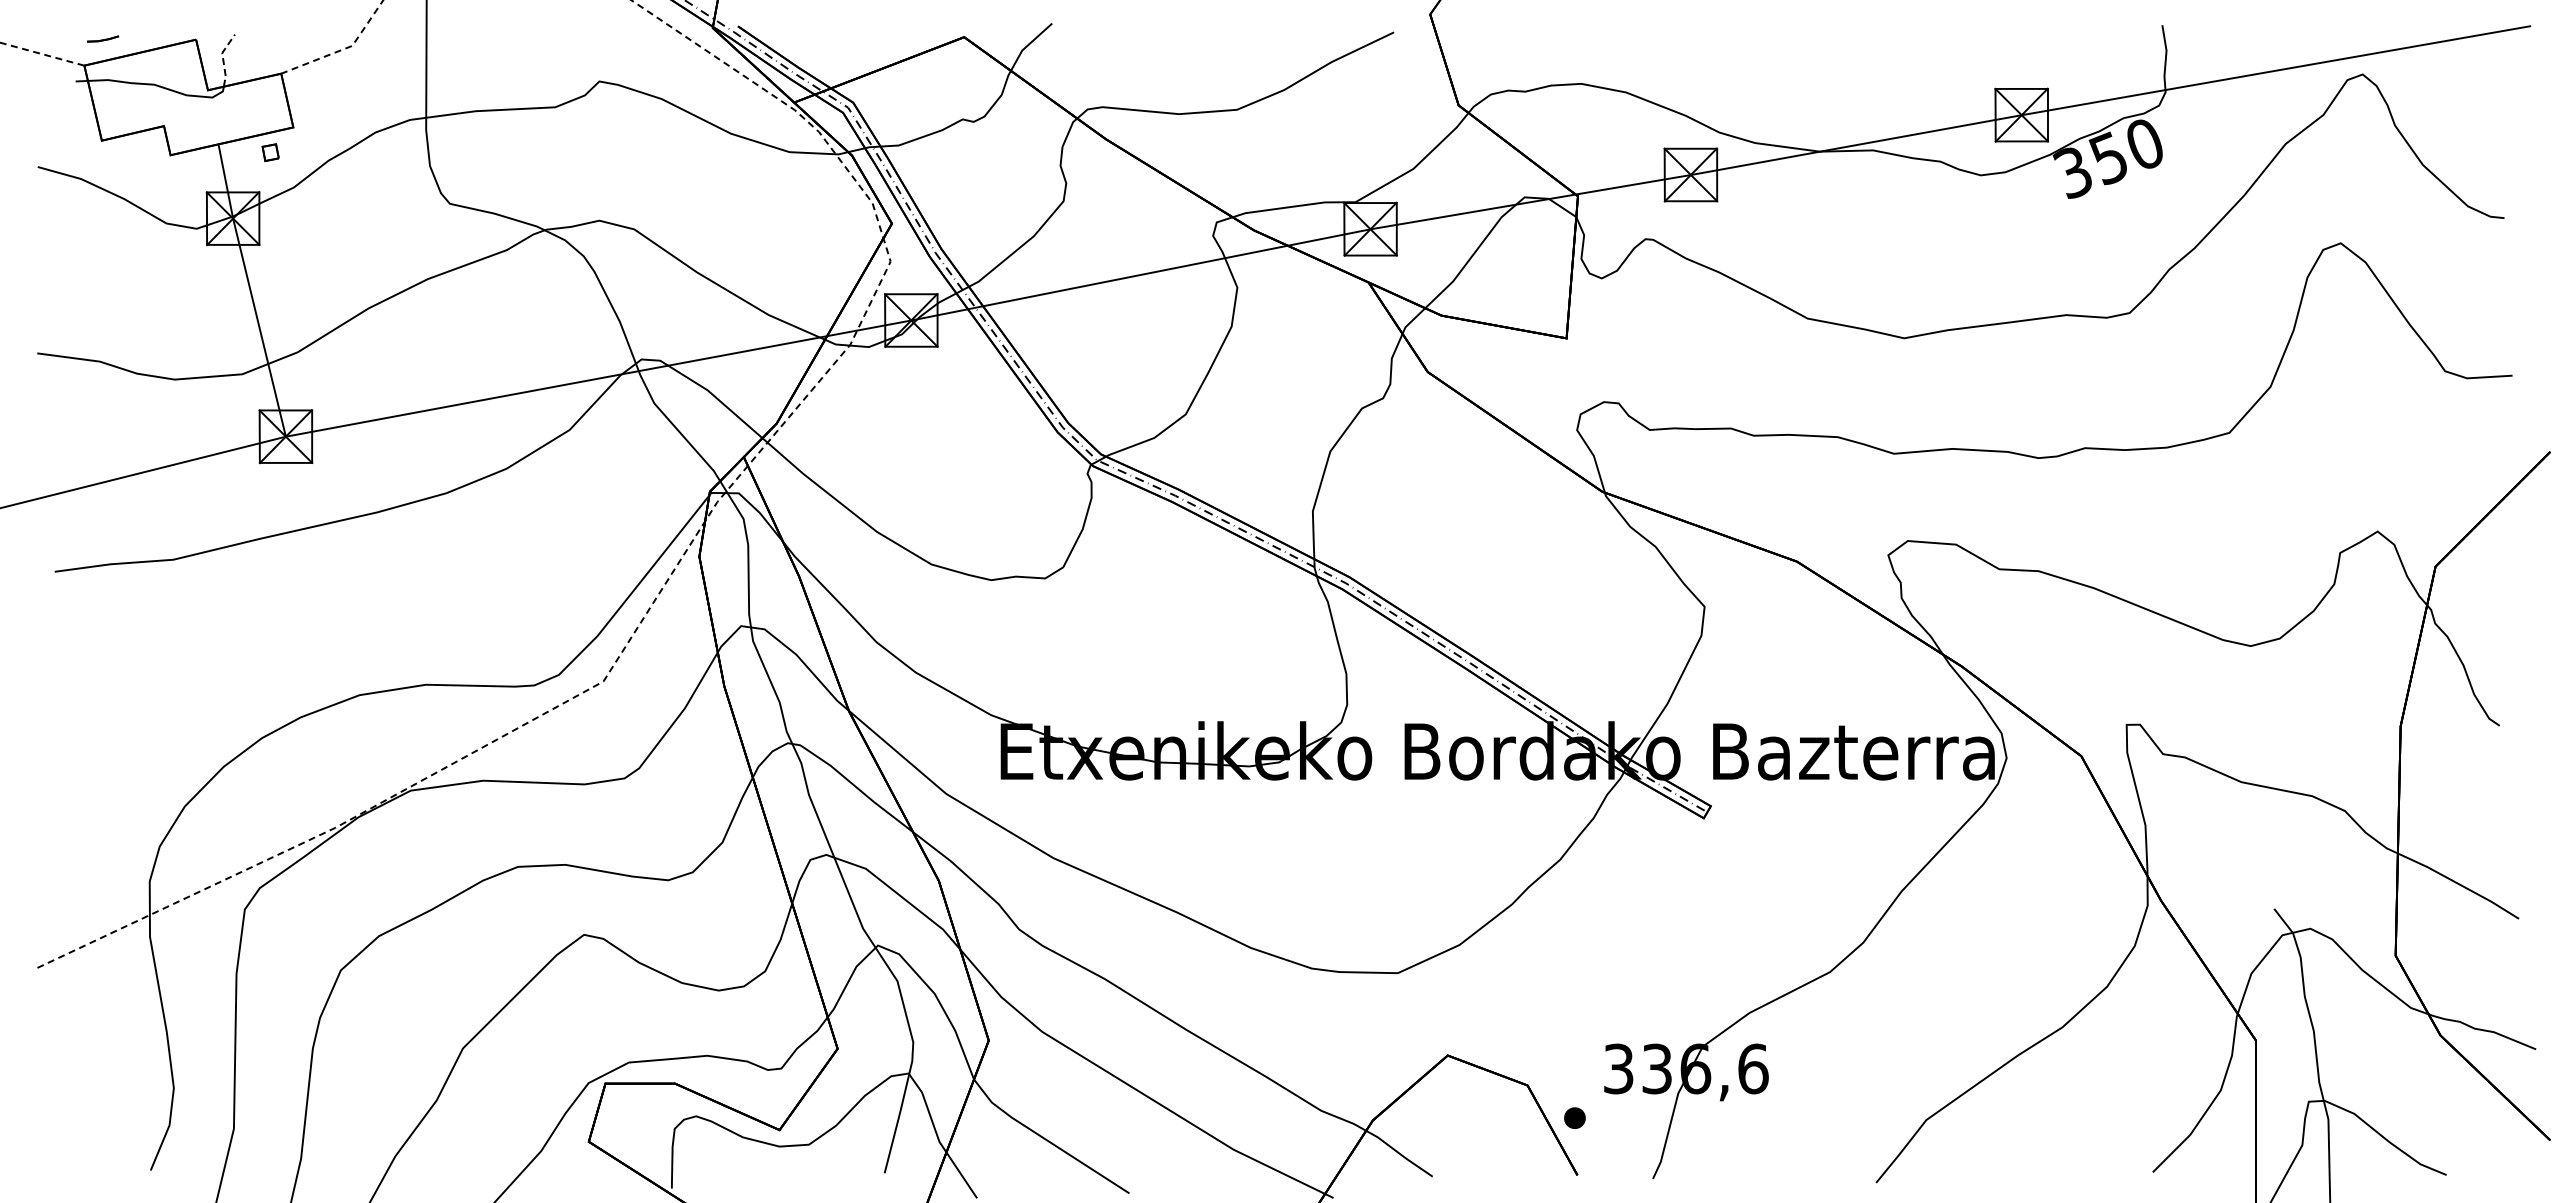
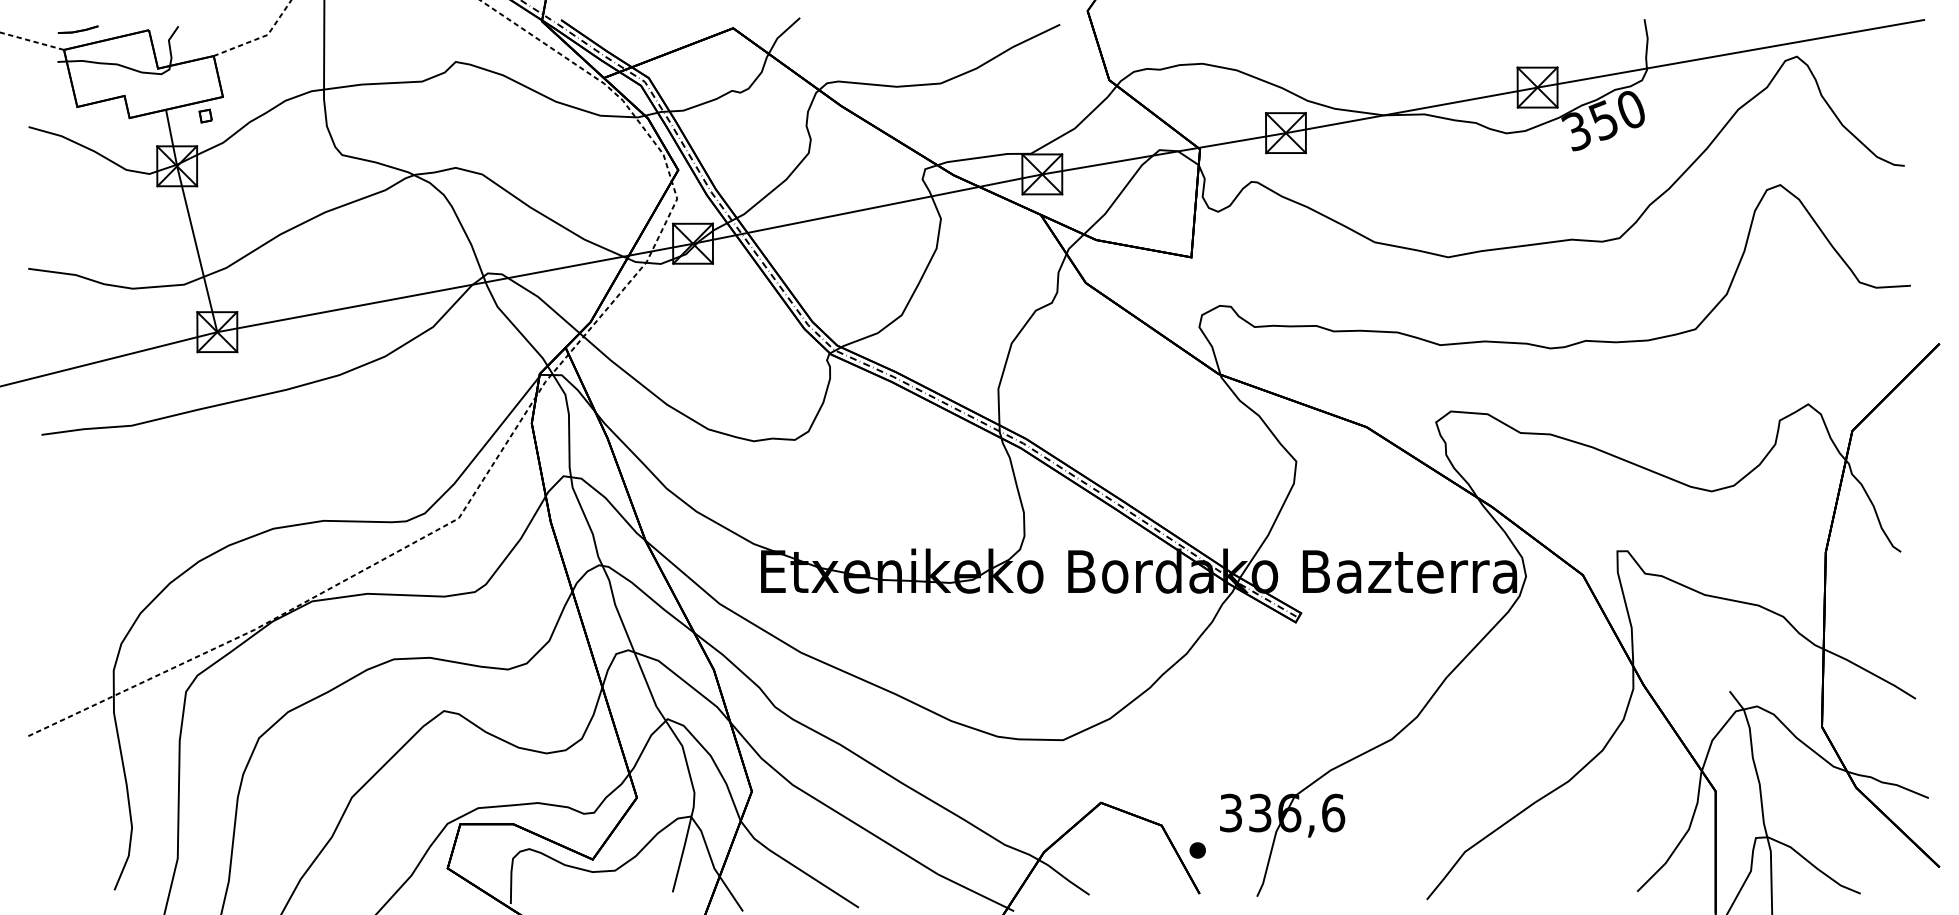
part: (102, 38) -> (77, 29), size x1.67
line: (223, 58) -> (169, 44), dashed -> solid

